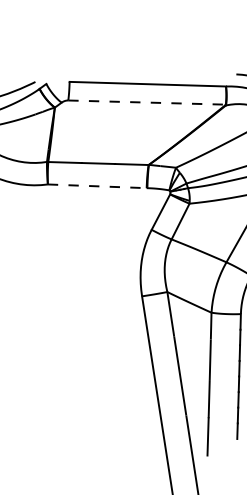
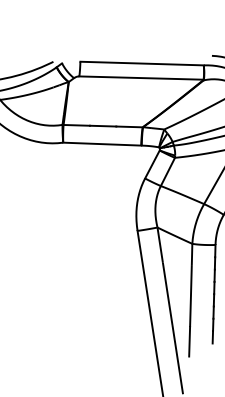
line: (147, 103) -> (141, 78), dashed -> solid
line: (97, 186) -> (102, 144), dashed -> solid

